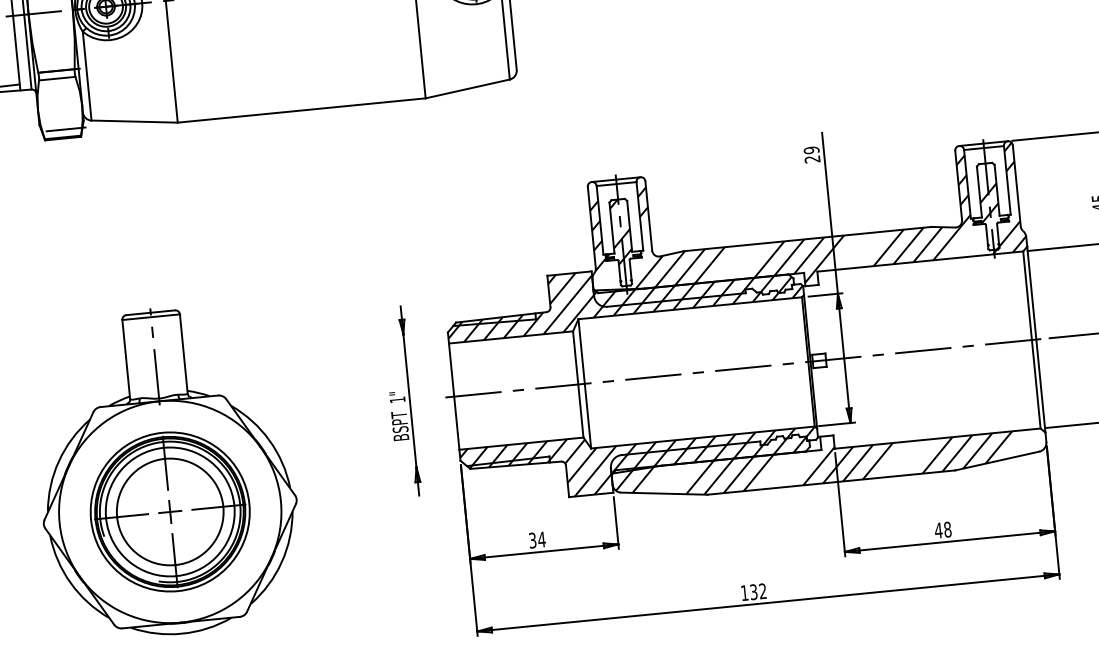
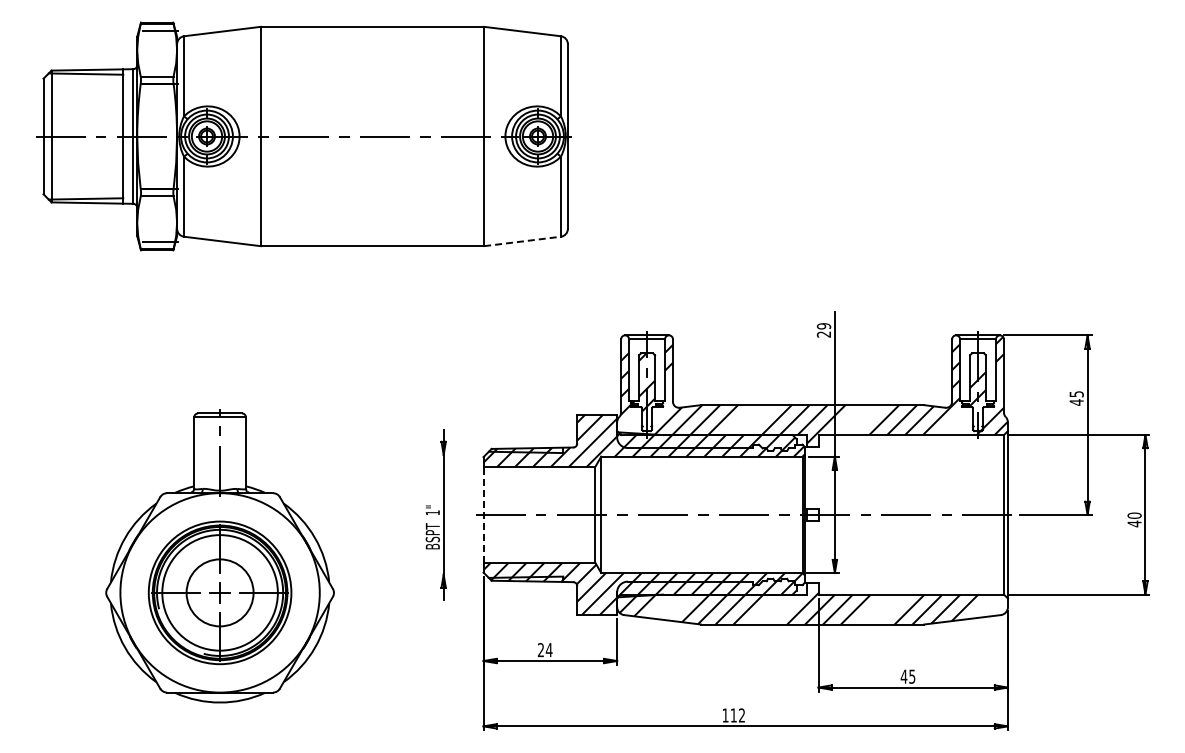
line: (467, 88) -> (522, 241), solid -> dashed
line: (454, 396) -> (483, 514), solid -> dashed
circle: (169, 511) -> (219, 592), size x0.7
text: (947, 529) -> (912, 676), 48 -> 45
text: (533, 540) -> (541, 650), 34 -> 24
text: (753, 592) -> (733, 715), 132 -> 112

